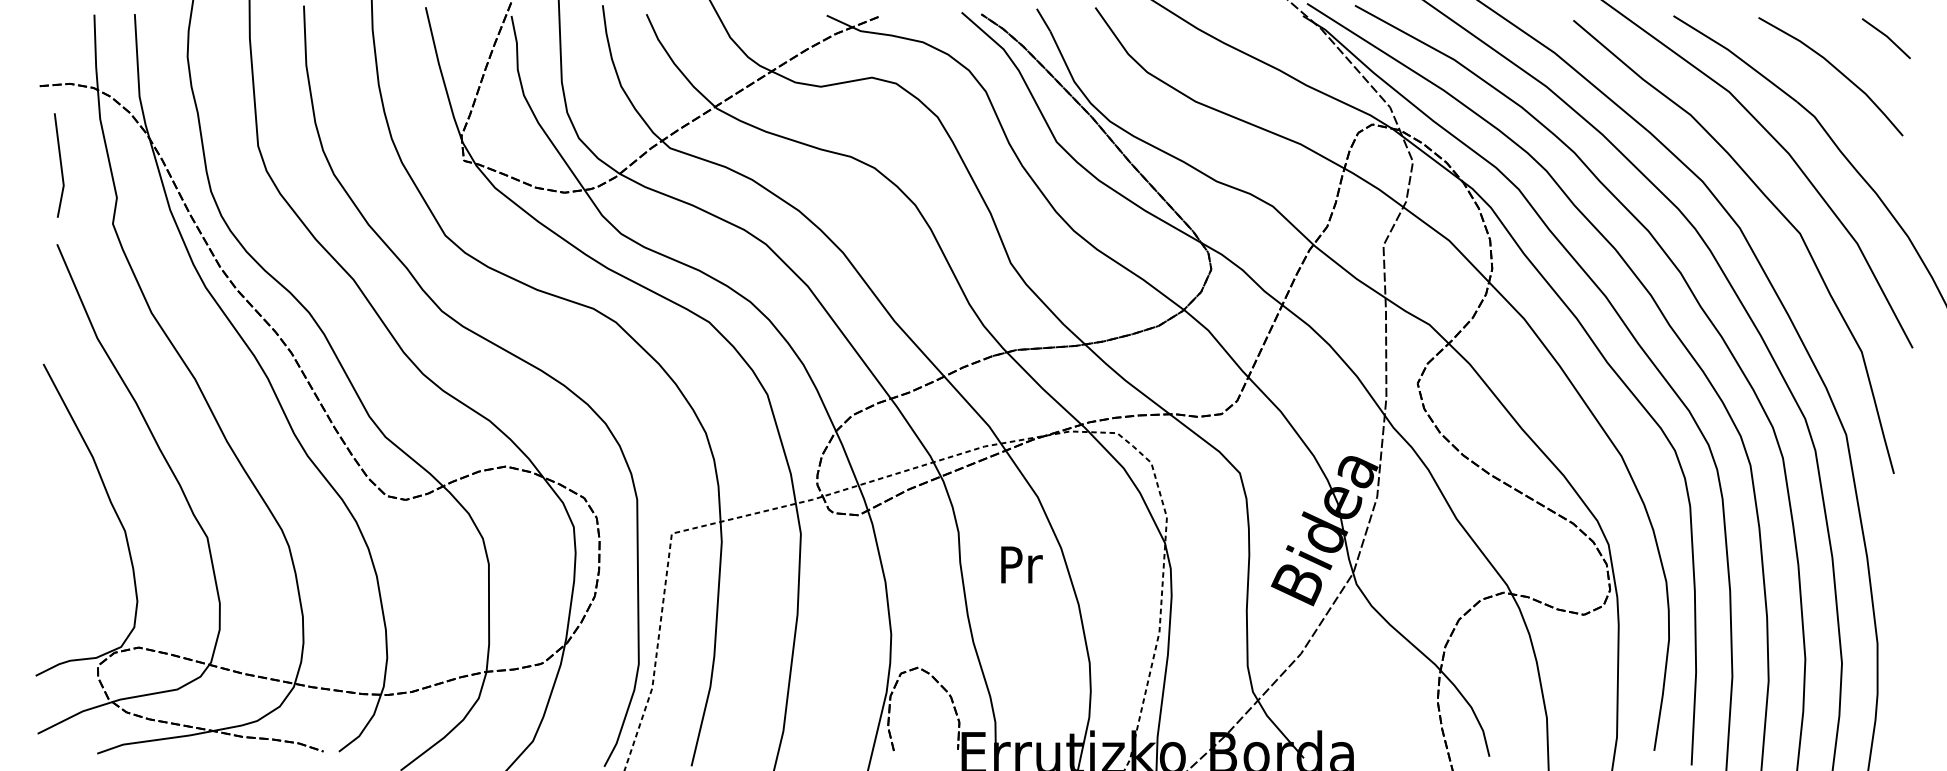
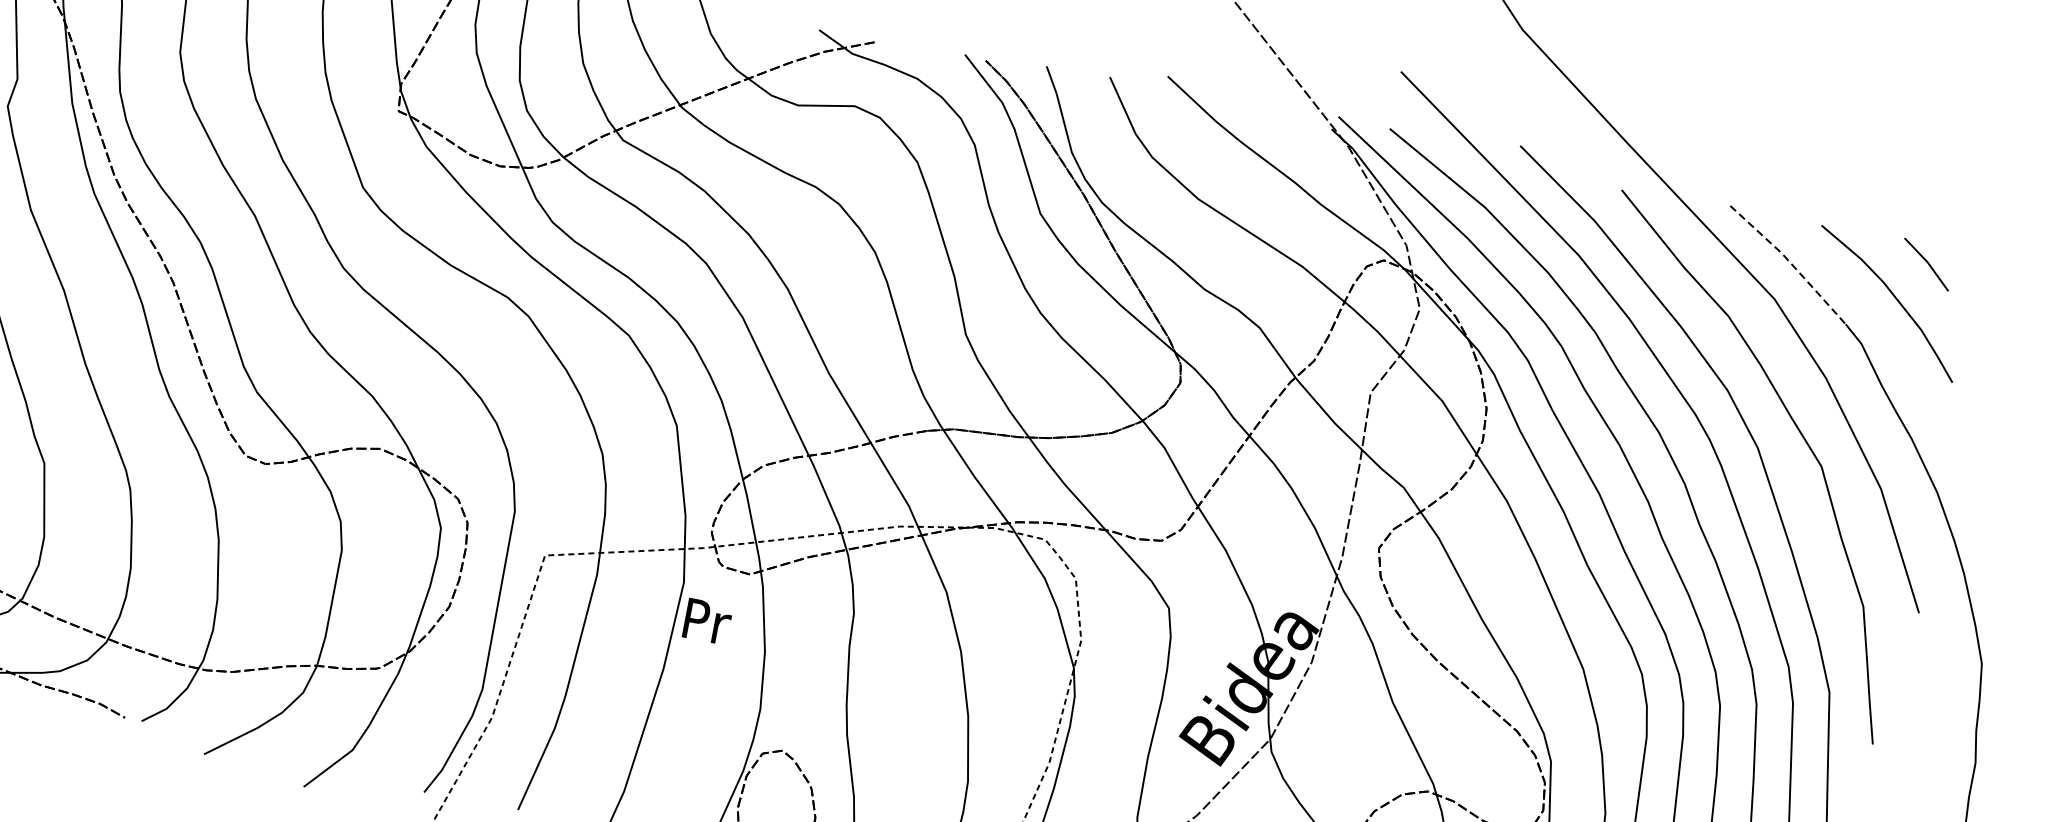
line: (1886, 37) -> (1926, 263), moved
line: (1737, 56) -> (1790, 262), solid -> dashed
text: (1021, 564) -> (707, 621), moved

